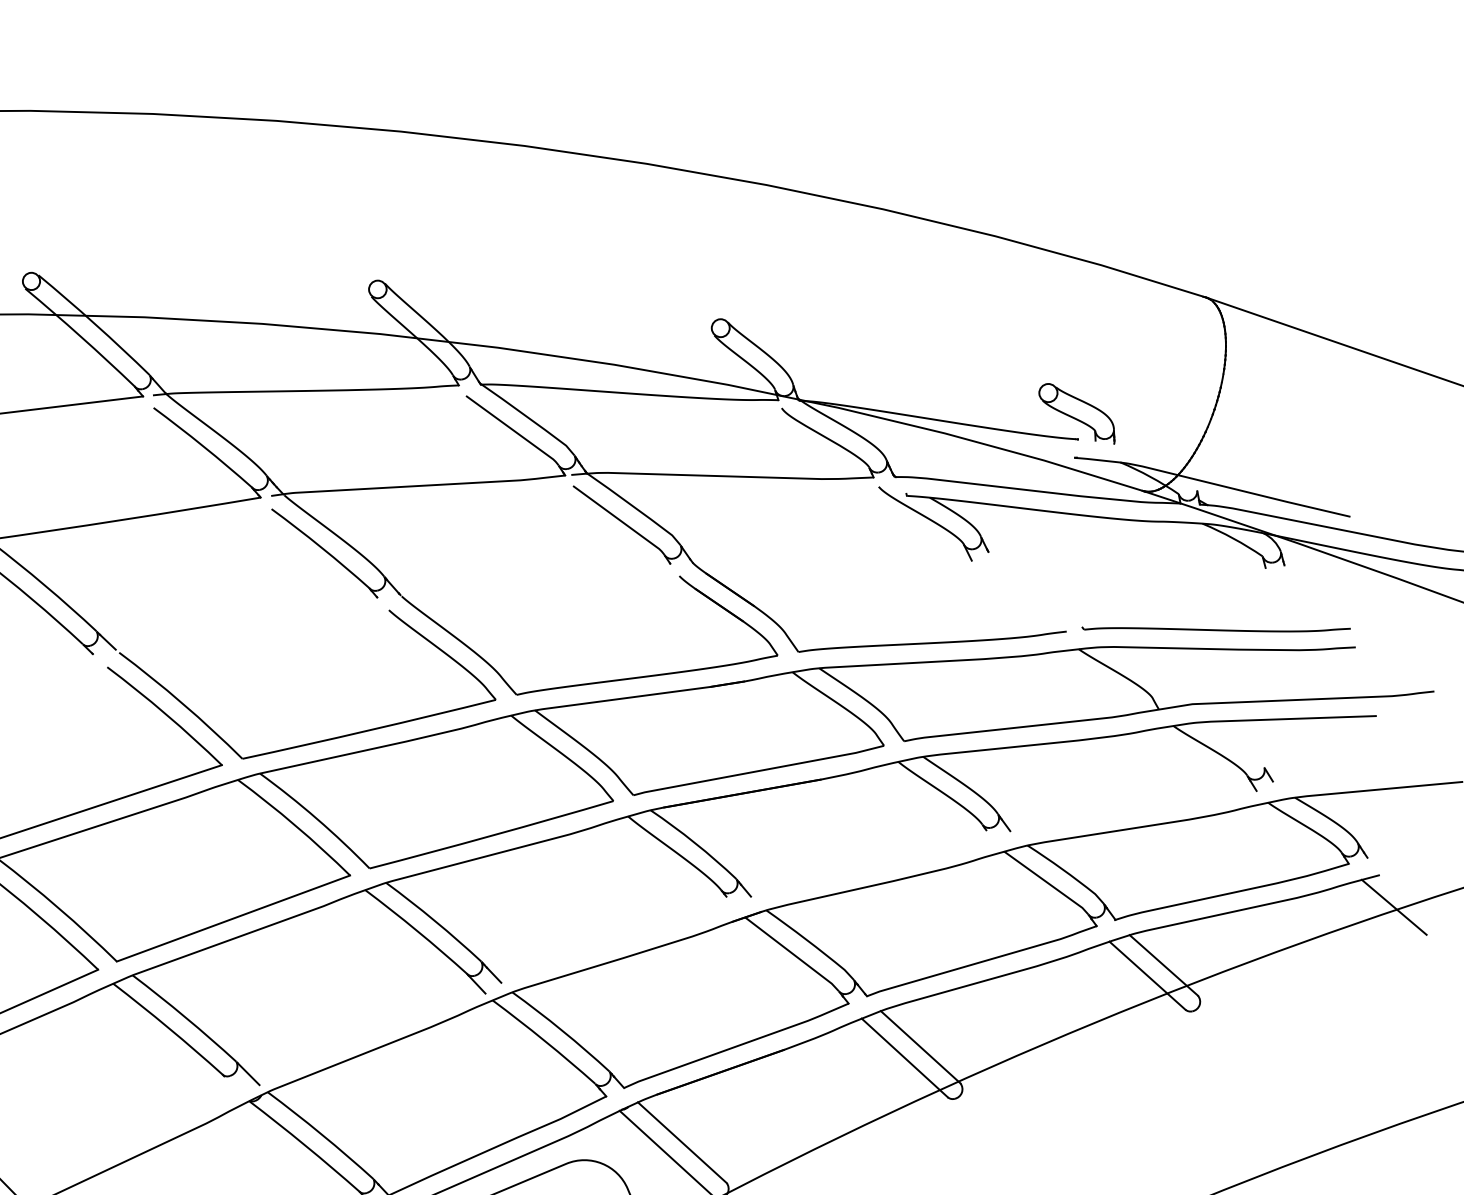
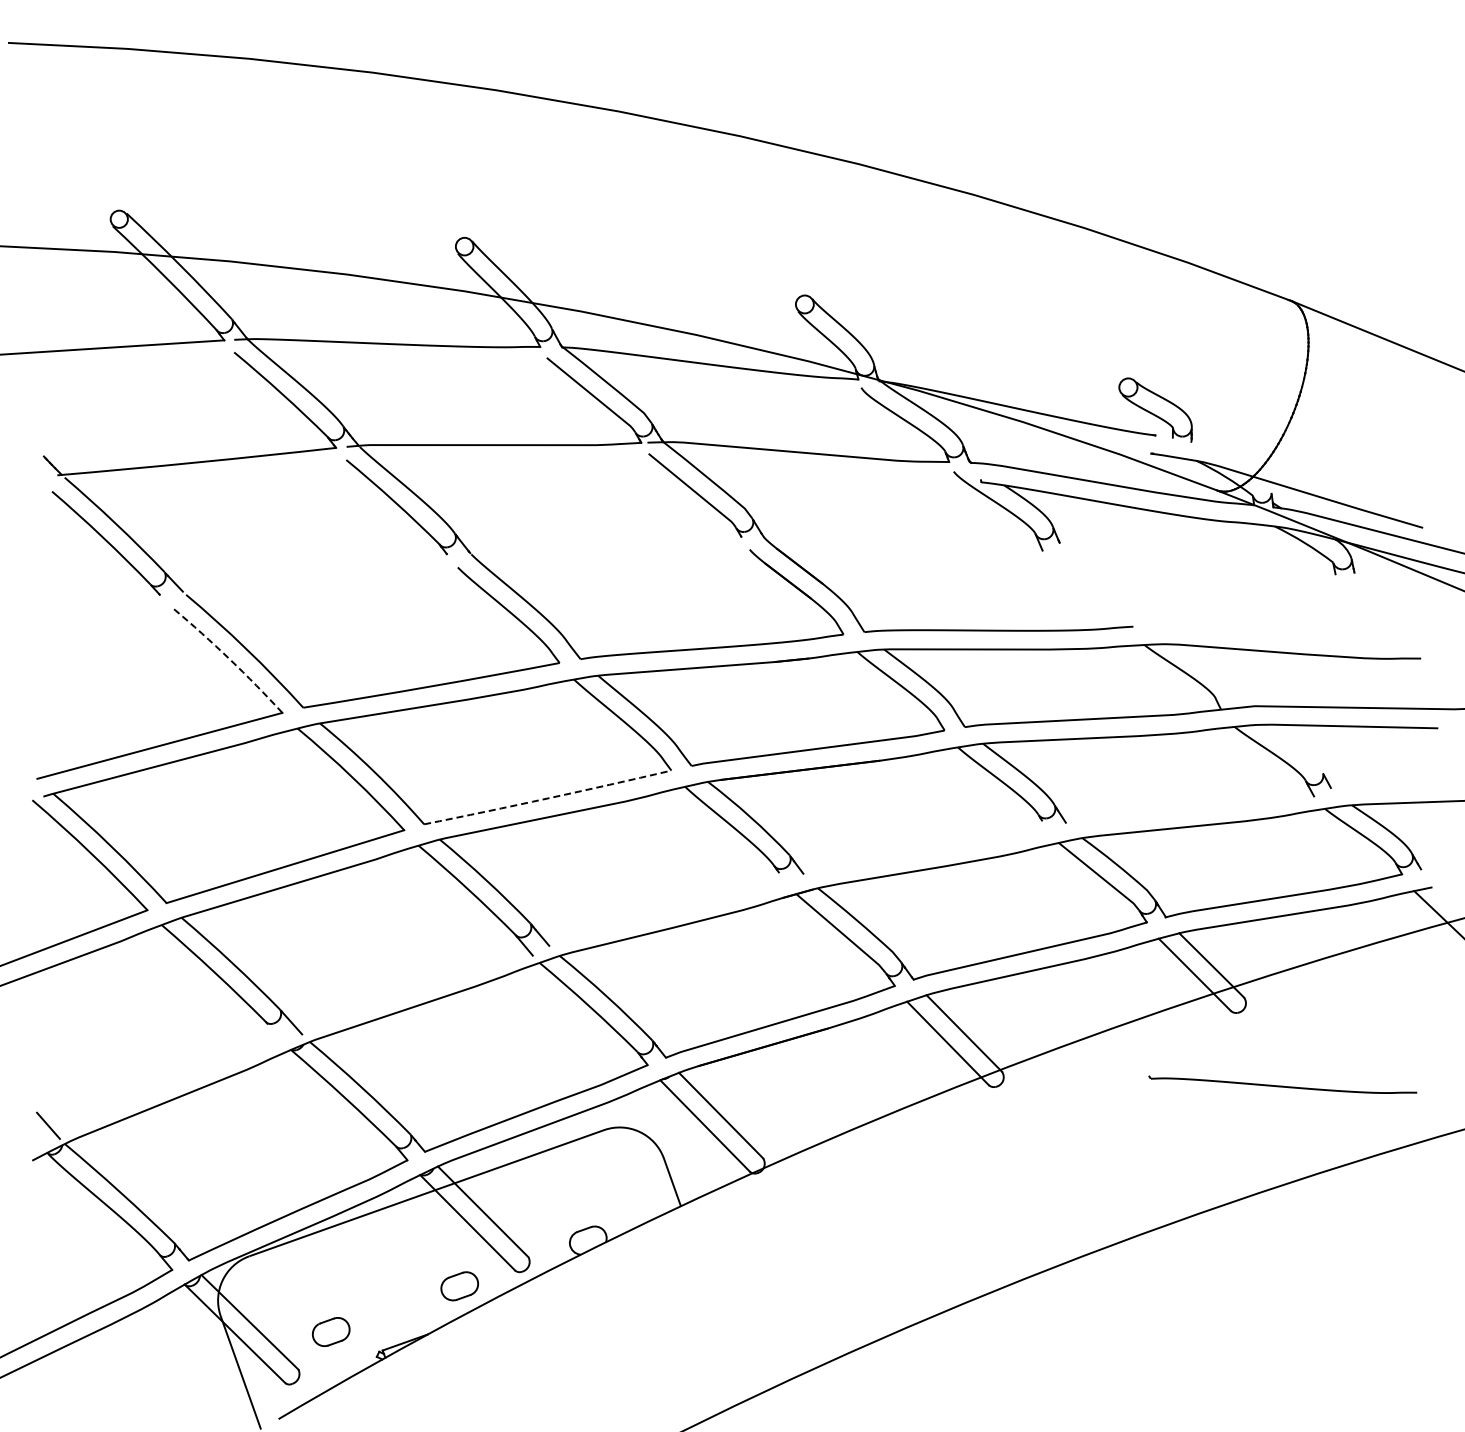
part: (1215, 628) -> (1282, 1084), moved
arc: (166, 714) -> (229, 659), solid -> dashed
arc: (492, 835) -> (548, 798), solid -> dashed

